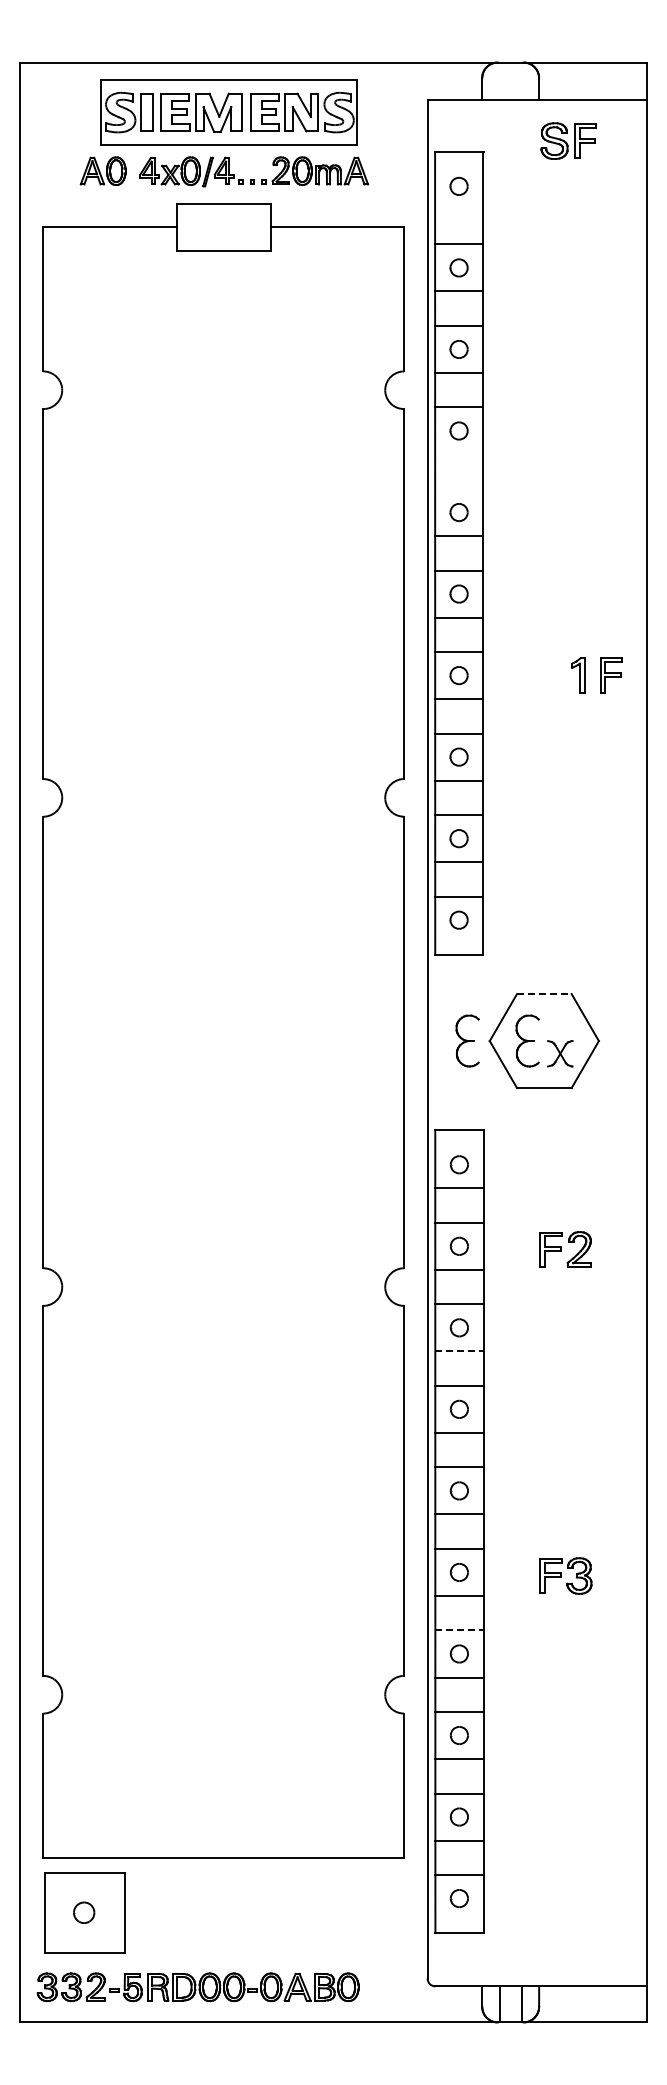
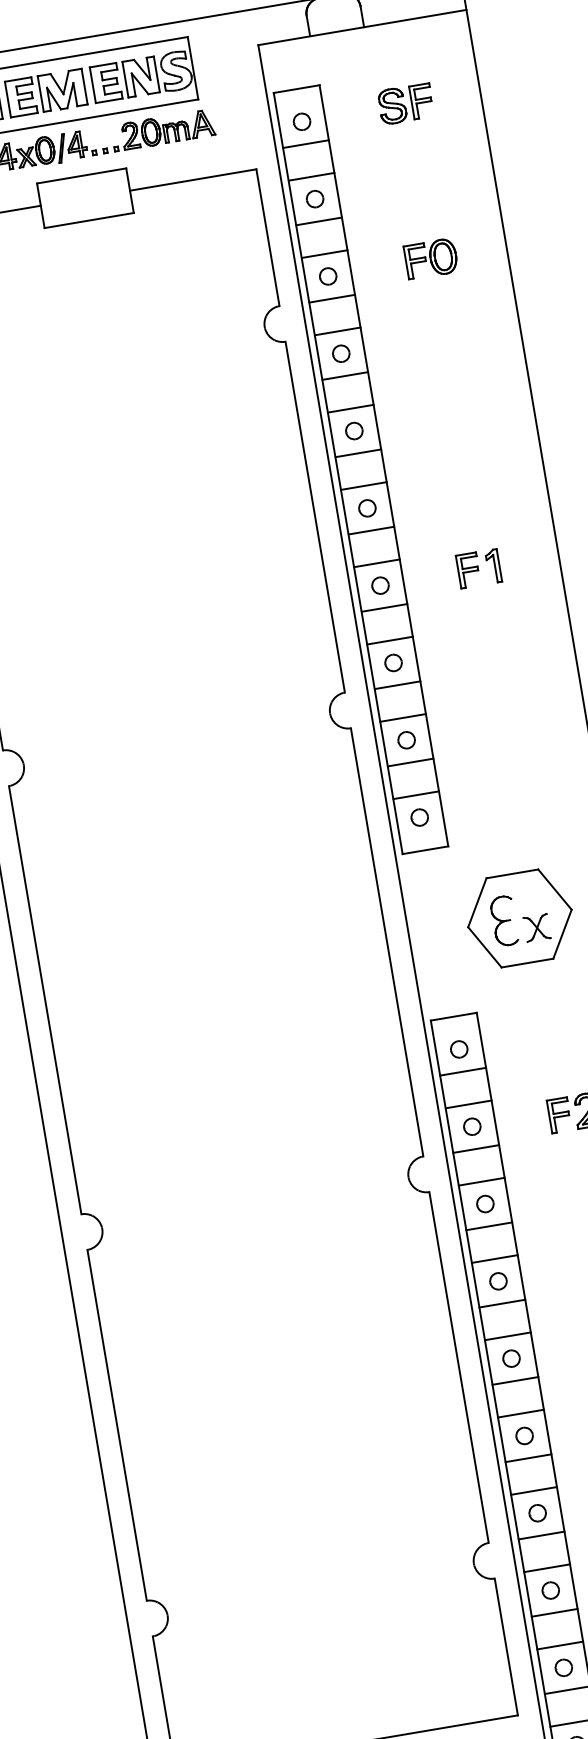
part: (568, 140) -> (405, 103), moved
line: (459, 209) -> (306, 143), added
part: (567, 349) -> (430, 259), added
line: (459, 454) -> (345, 375), added
line: (459, 489) -> (351, 409), added
part: (611, 675) -> (469, 570), moved
line: (544, 994) -> (512, 874), dashed -> solid
part: (467, 1040) -> (446, 930), removed
line: (460, 1351) -> (490, 1226), dashed -> solid
line: (460, 1630) -> (534, 1490), dashed -> solid

